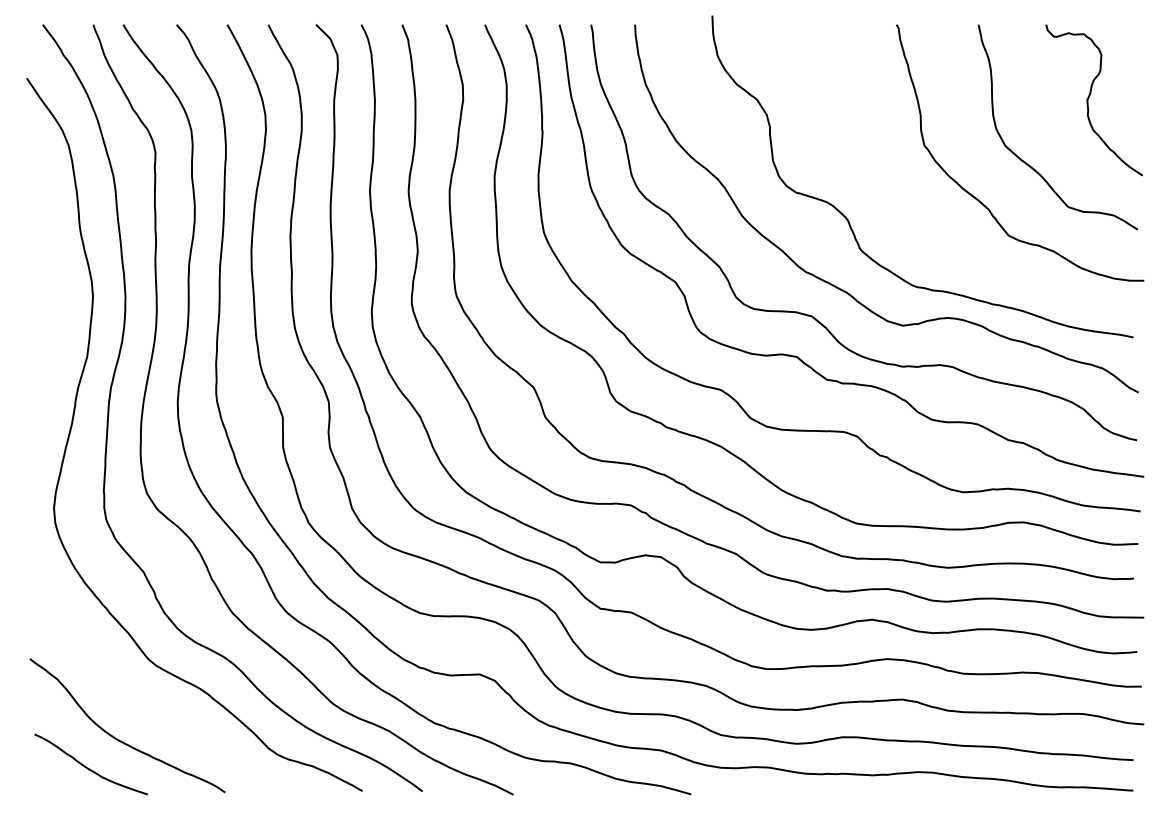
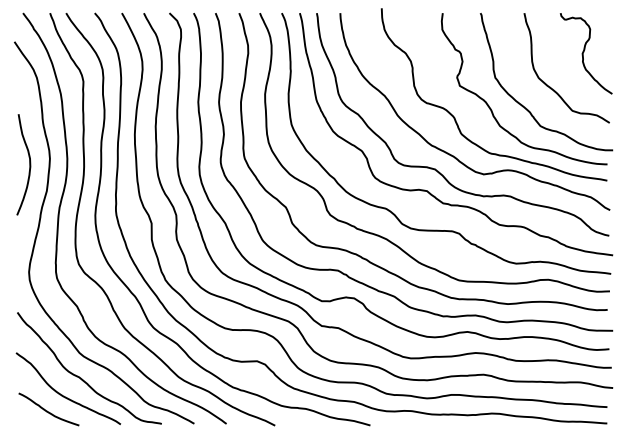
curve: (917, 202) -> (491, 108), added
curve: (54, 307) -> (29, 164), added
curve: (153, 706) -> (82, 378), added

